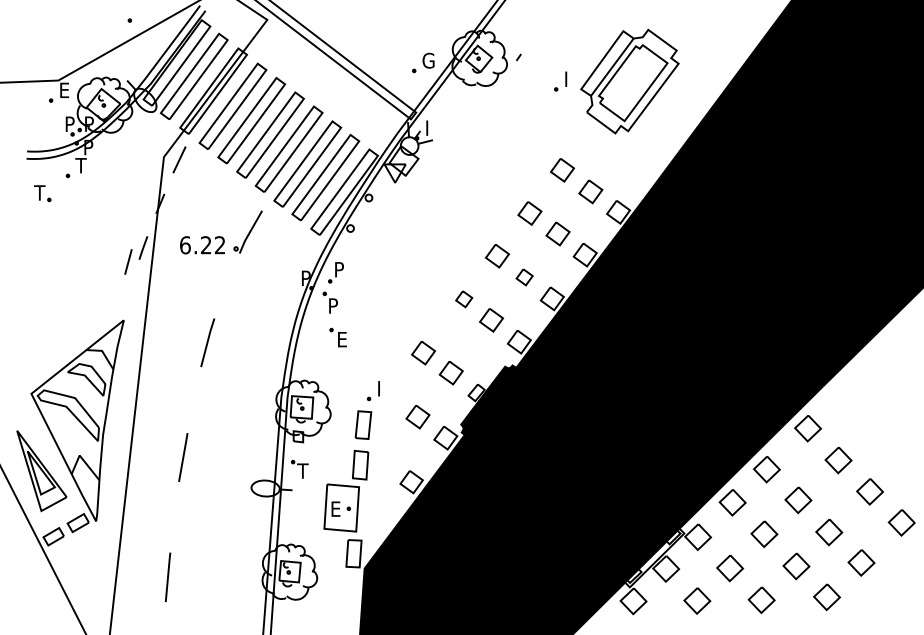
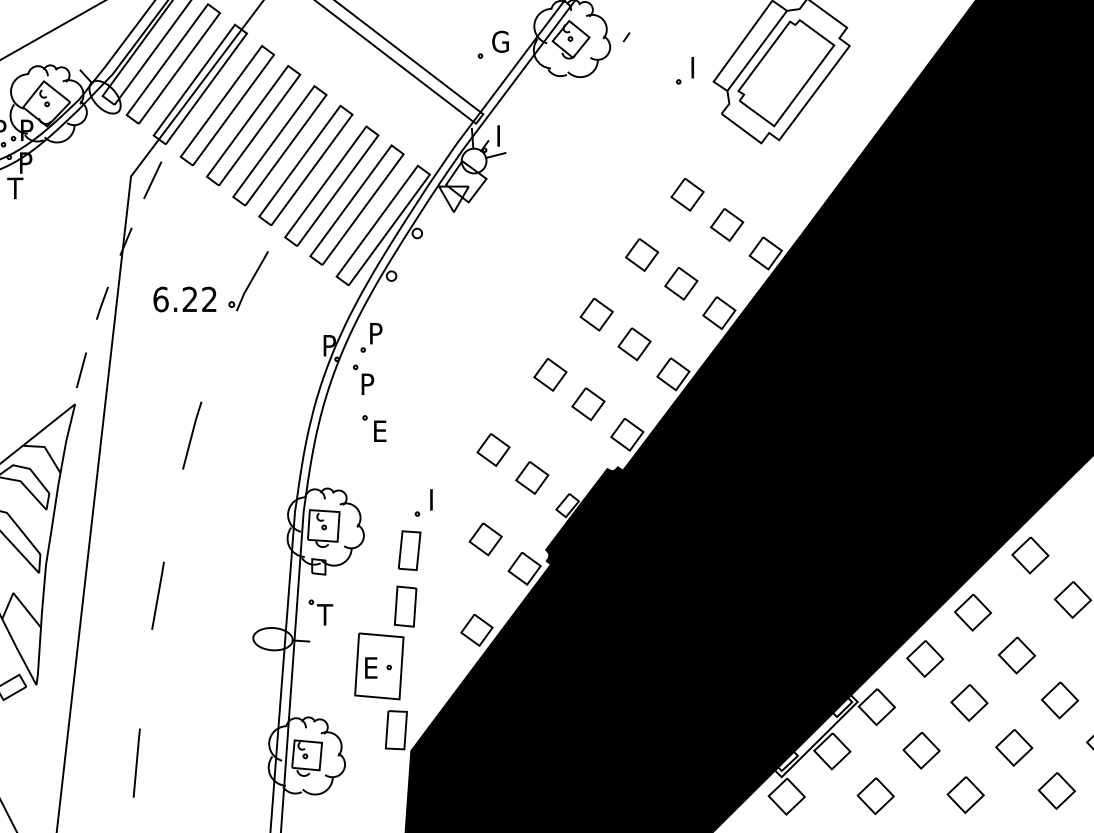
line: (128, 261) -> (81, 369), moved
part: (524, 277) -> (634, 344), size x1.43
part: (463, 299) -> (549, 375), size x1.43

